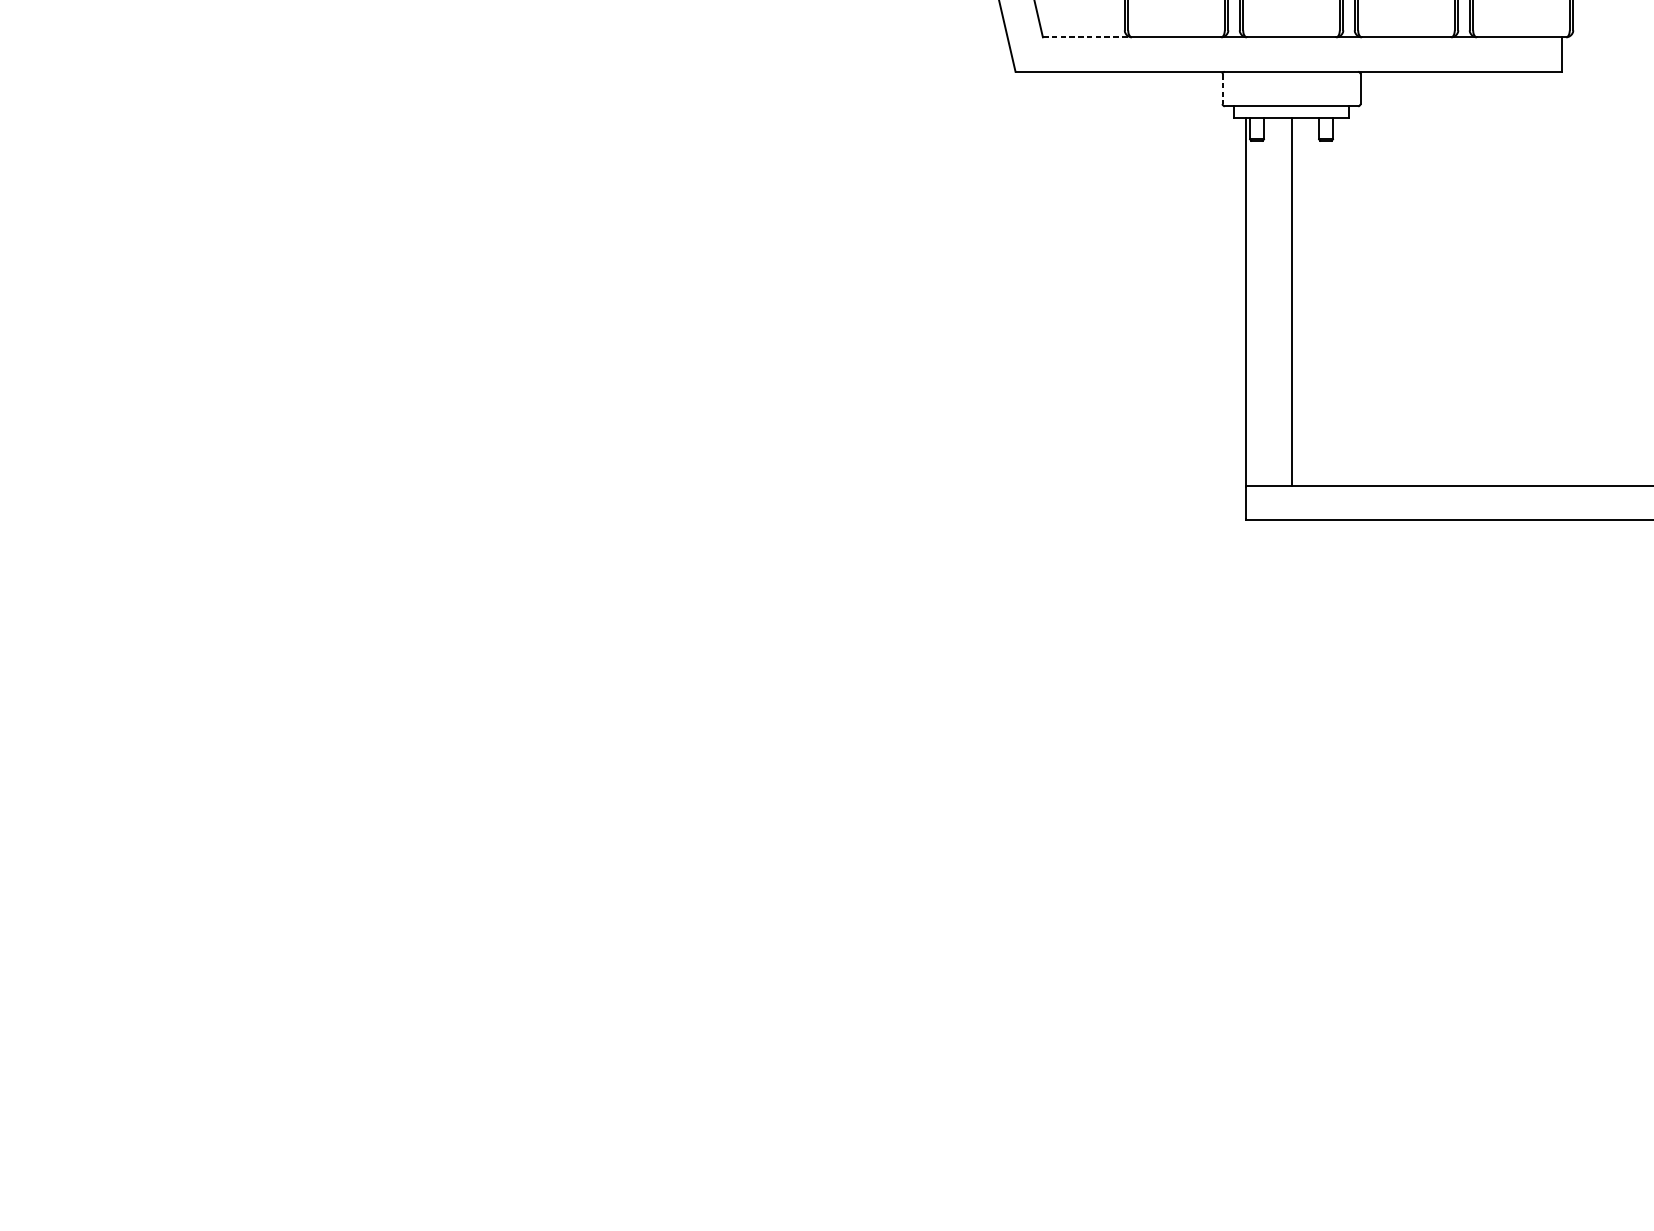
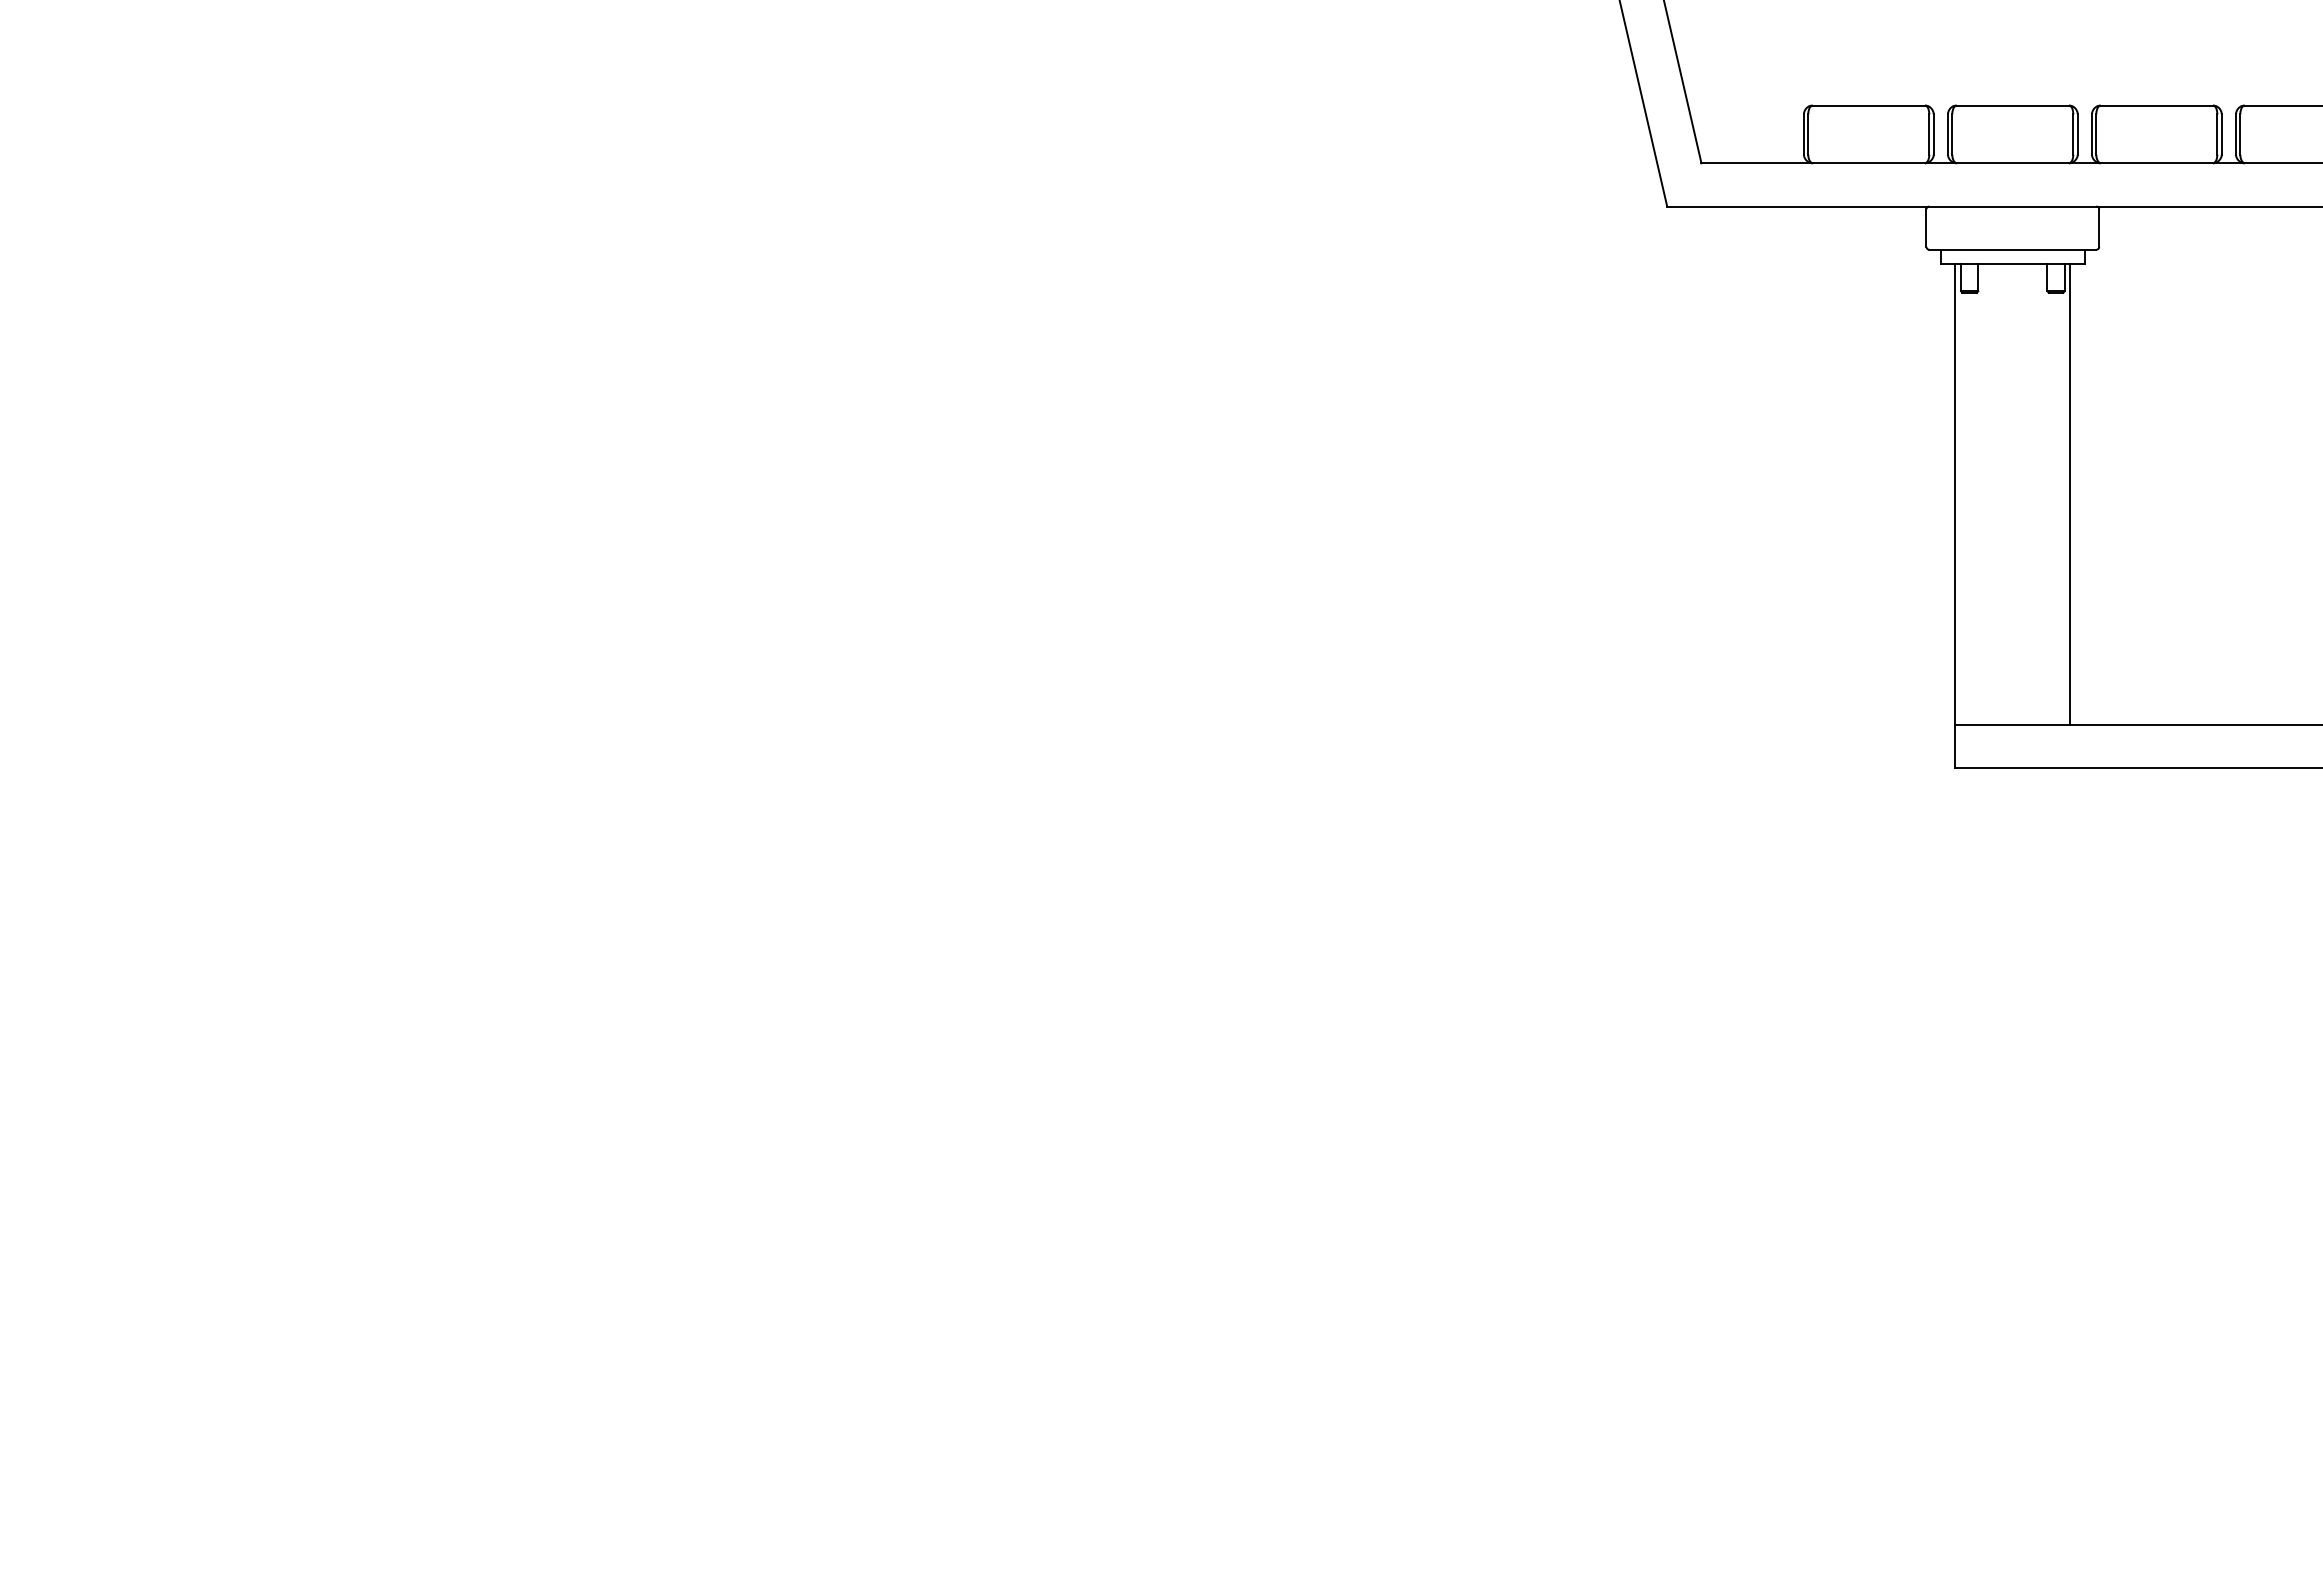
line: (1087, 37) -> (1757, 163), dashed -> solid
line: (1222, 89) -> (1926, 228), dashed -> solid
line: (1292, 301) -> (2070, 494), moved

